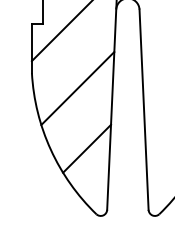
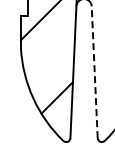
line: (78, 88) -> (51, 58), removed
line: (143, 110) -> (94, 72), solid -> dashed

